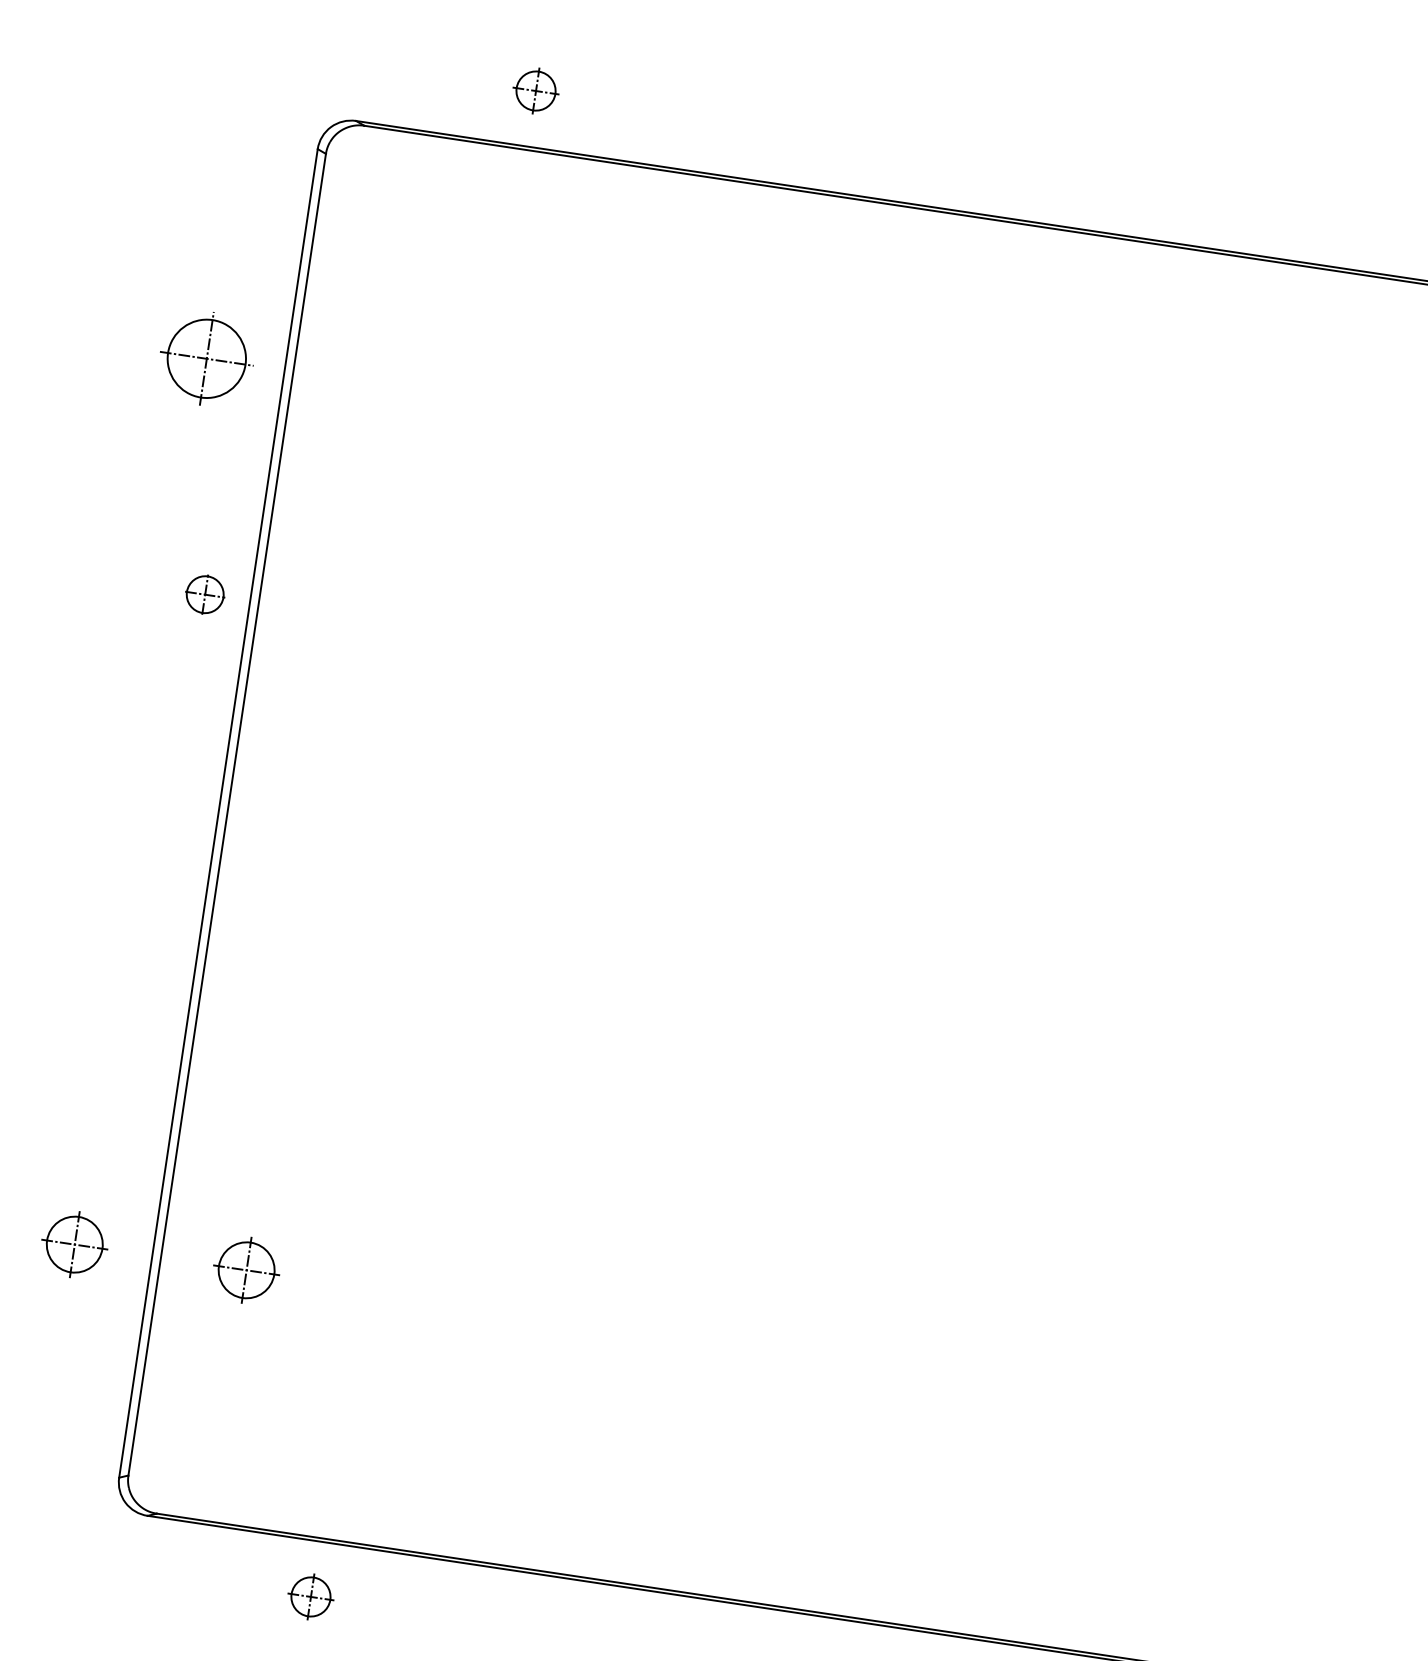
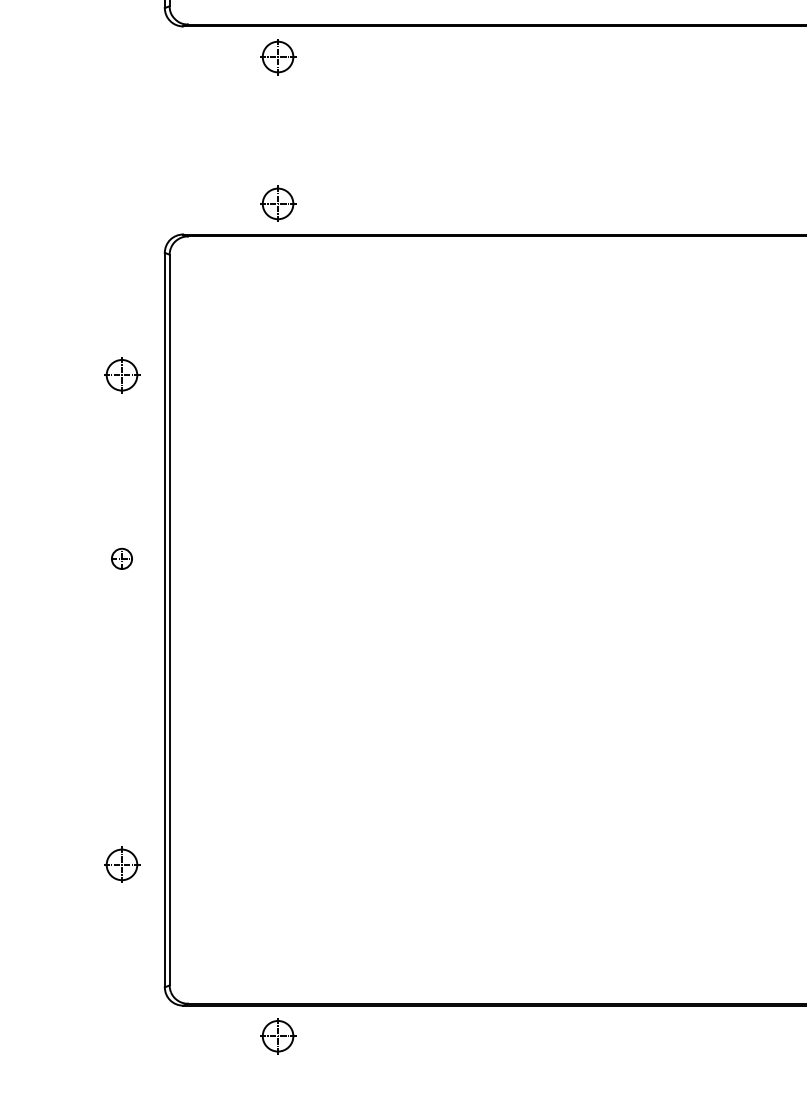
part: (536, 90) -> (278, 203), size x1.43
part: (207, 359) -> (122, 375), size x0.71
part: (204, 593) -> (121, 558), moved
part: (247, 1269) -> (217, 864), removed
part: (311, 1597) -> (278, 1036), size x1.43

